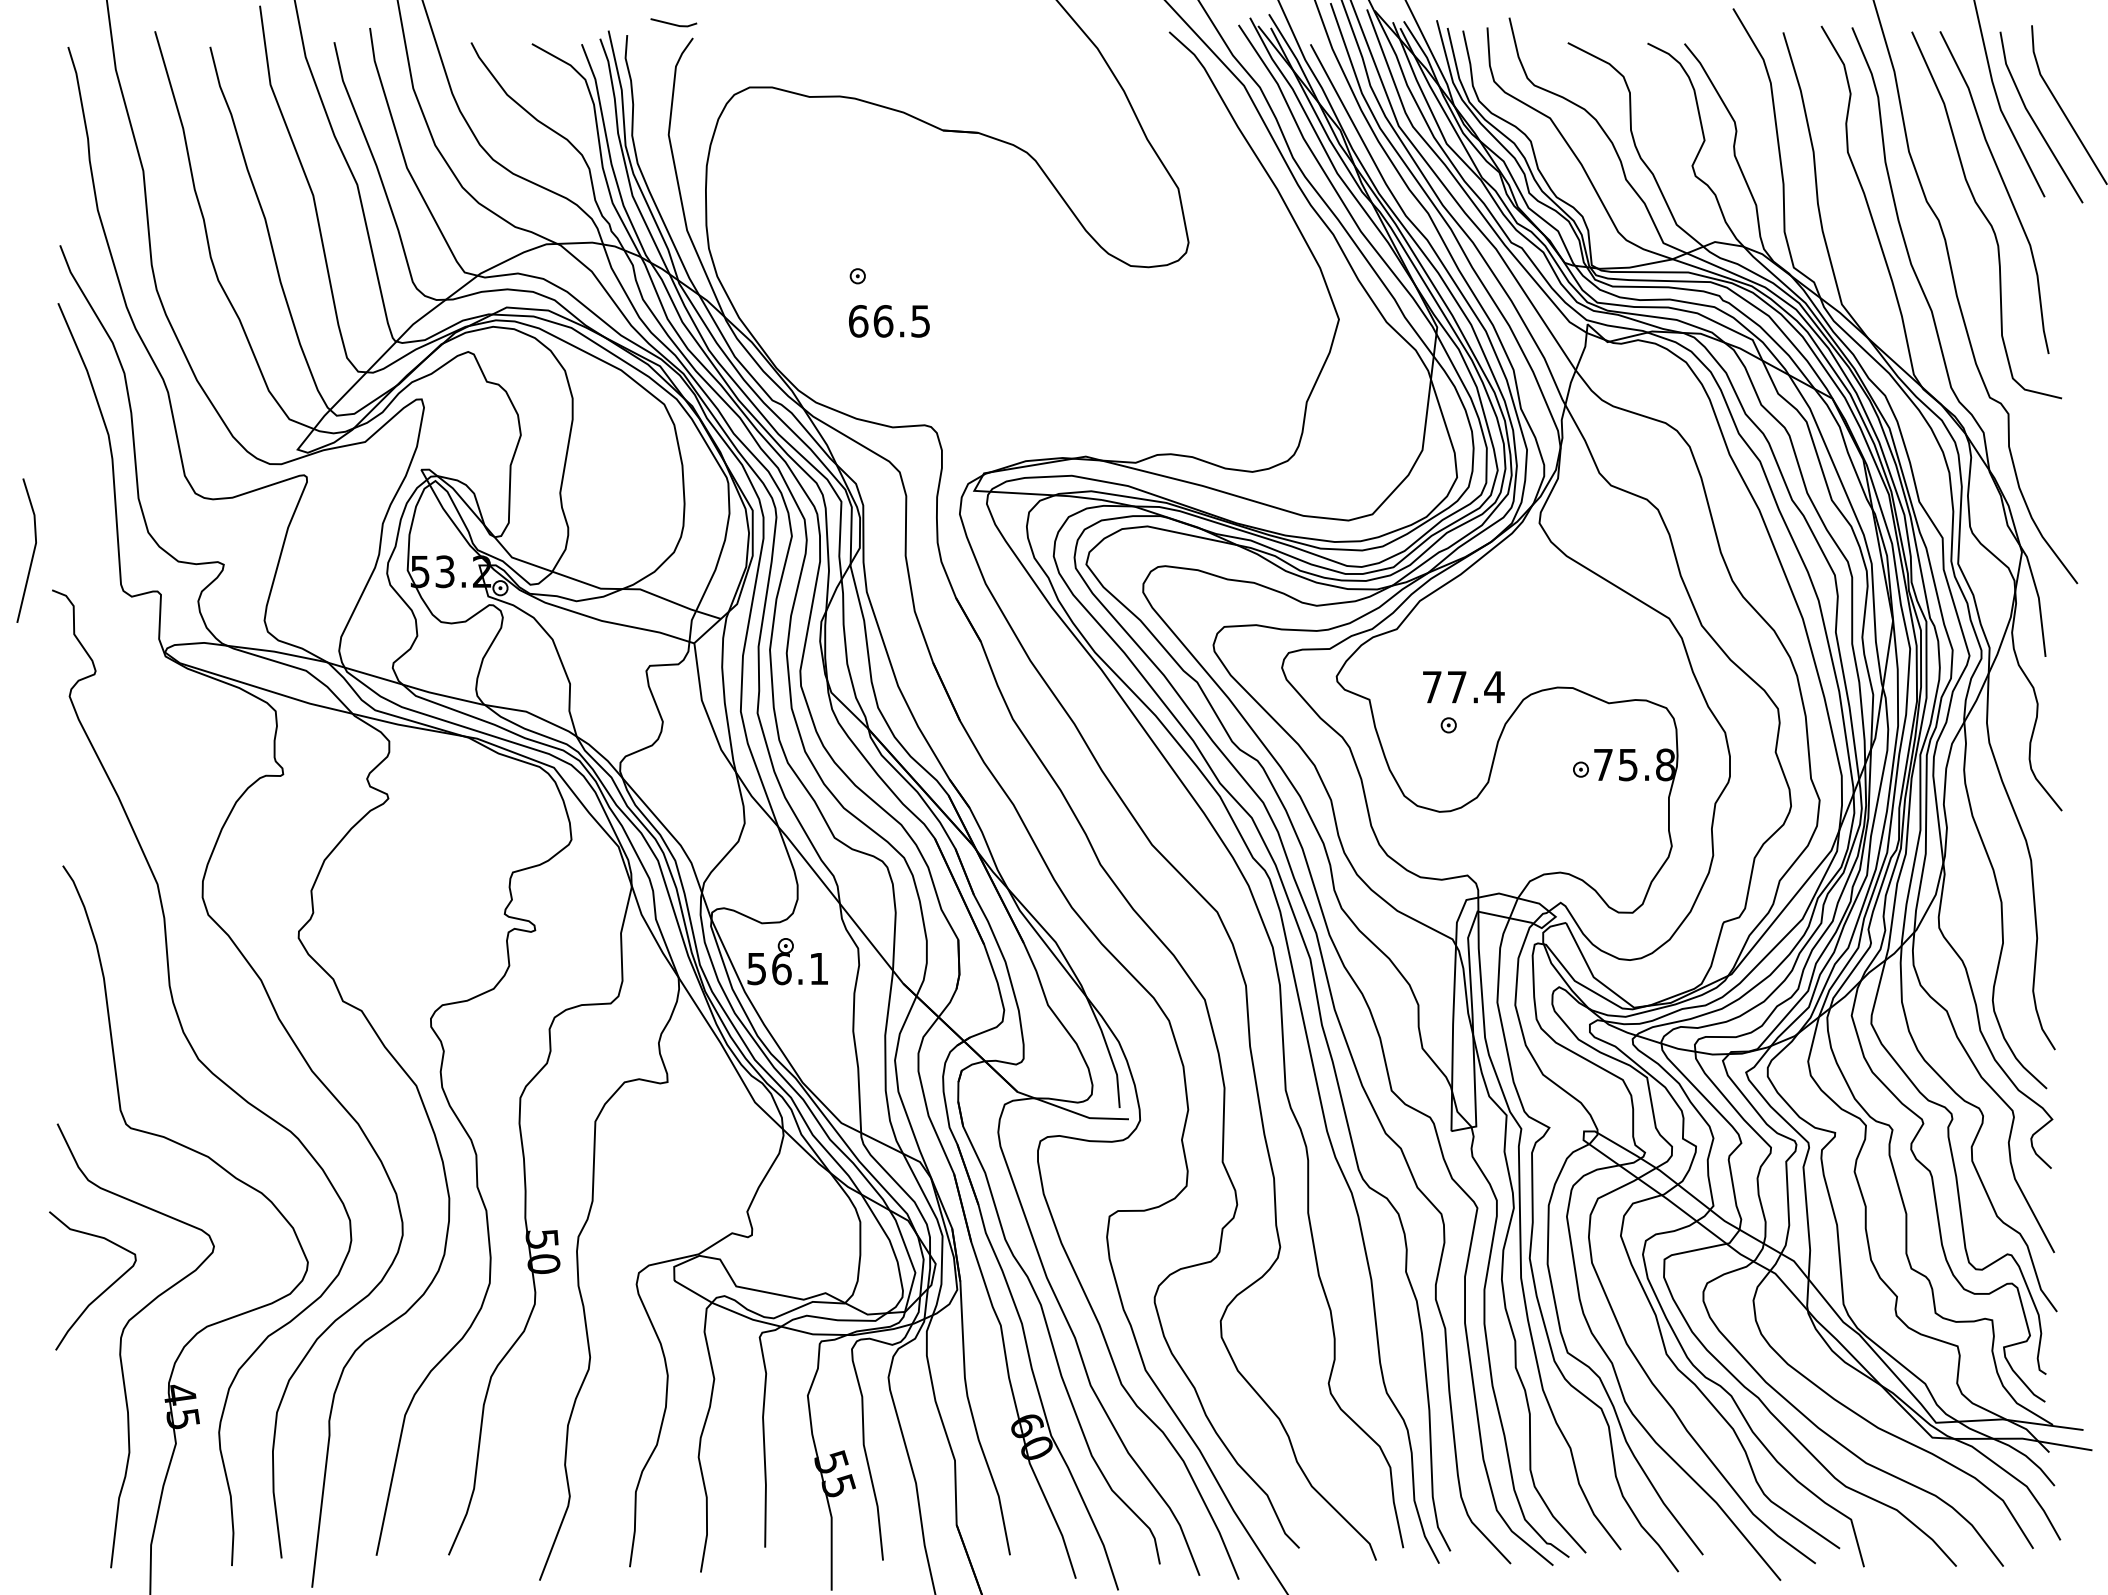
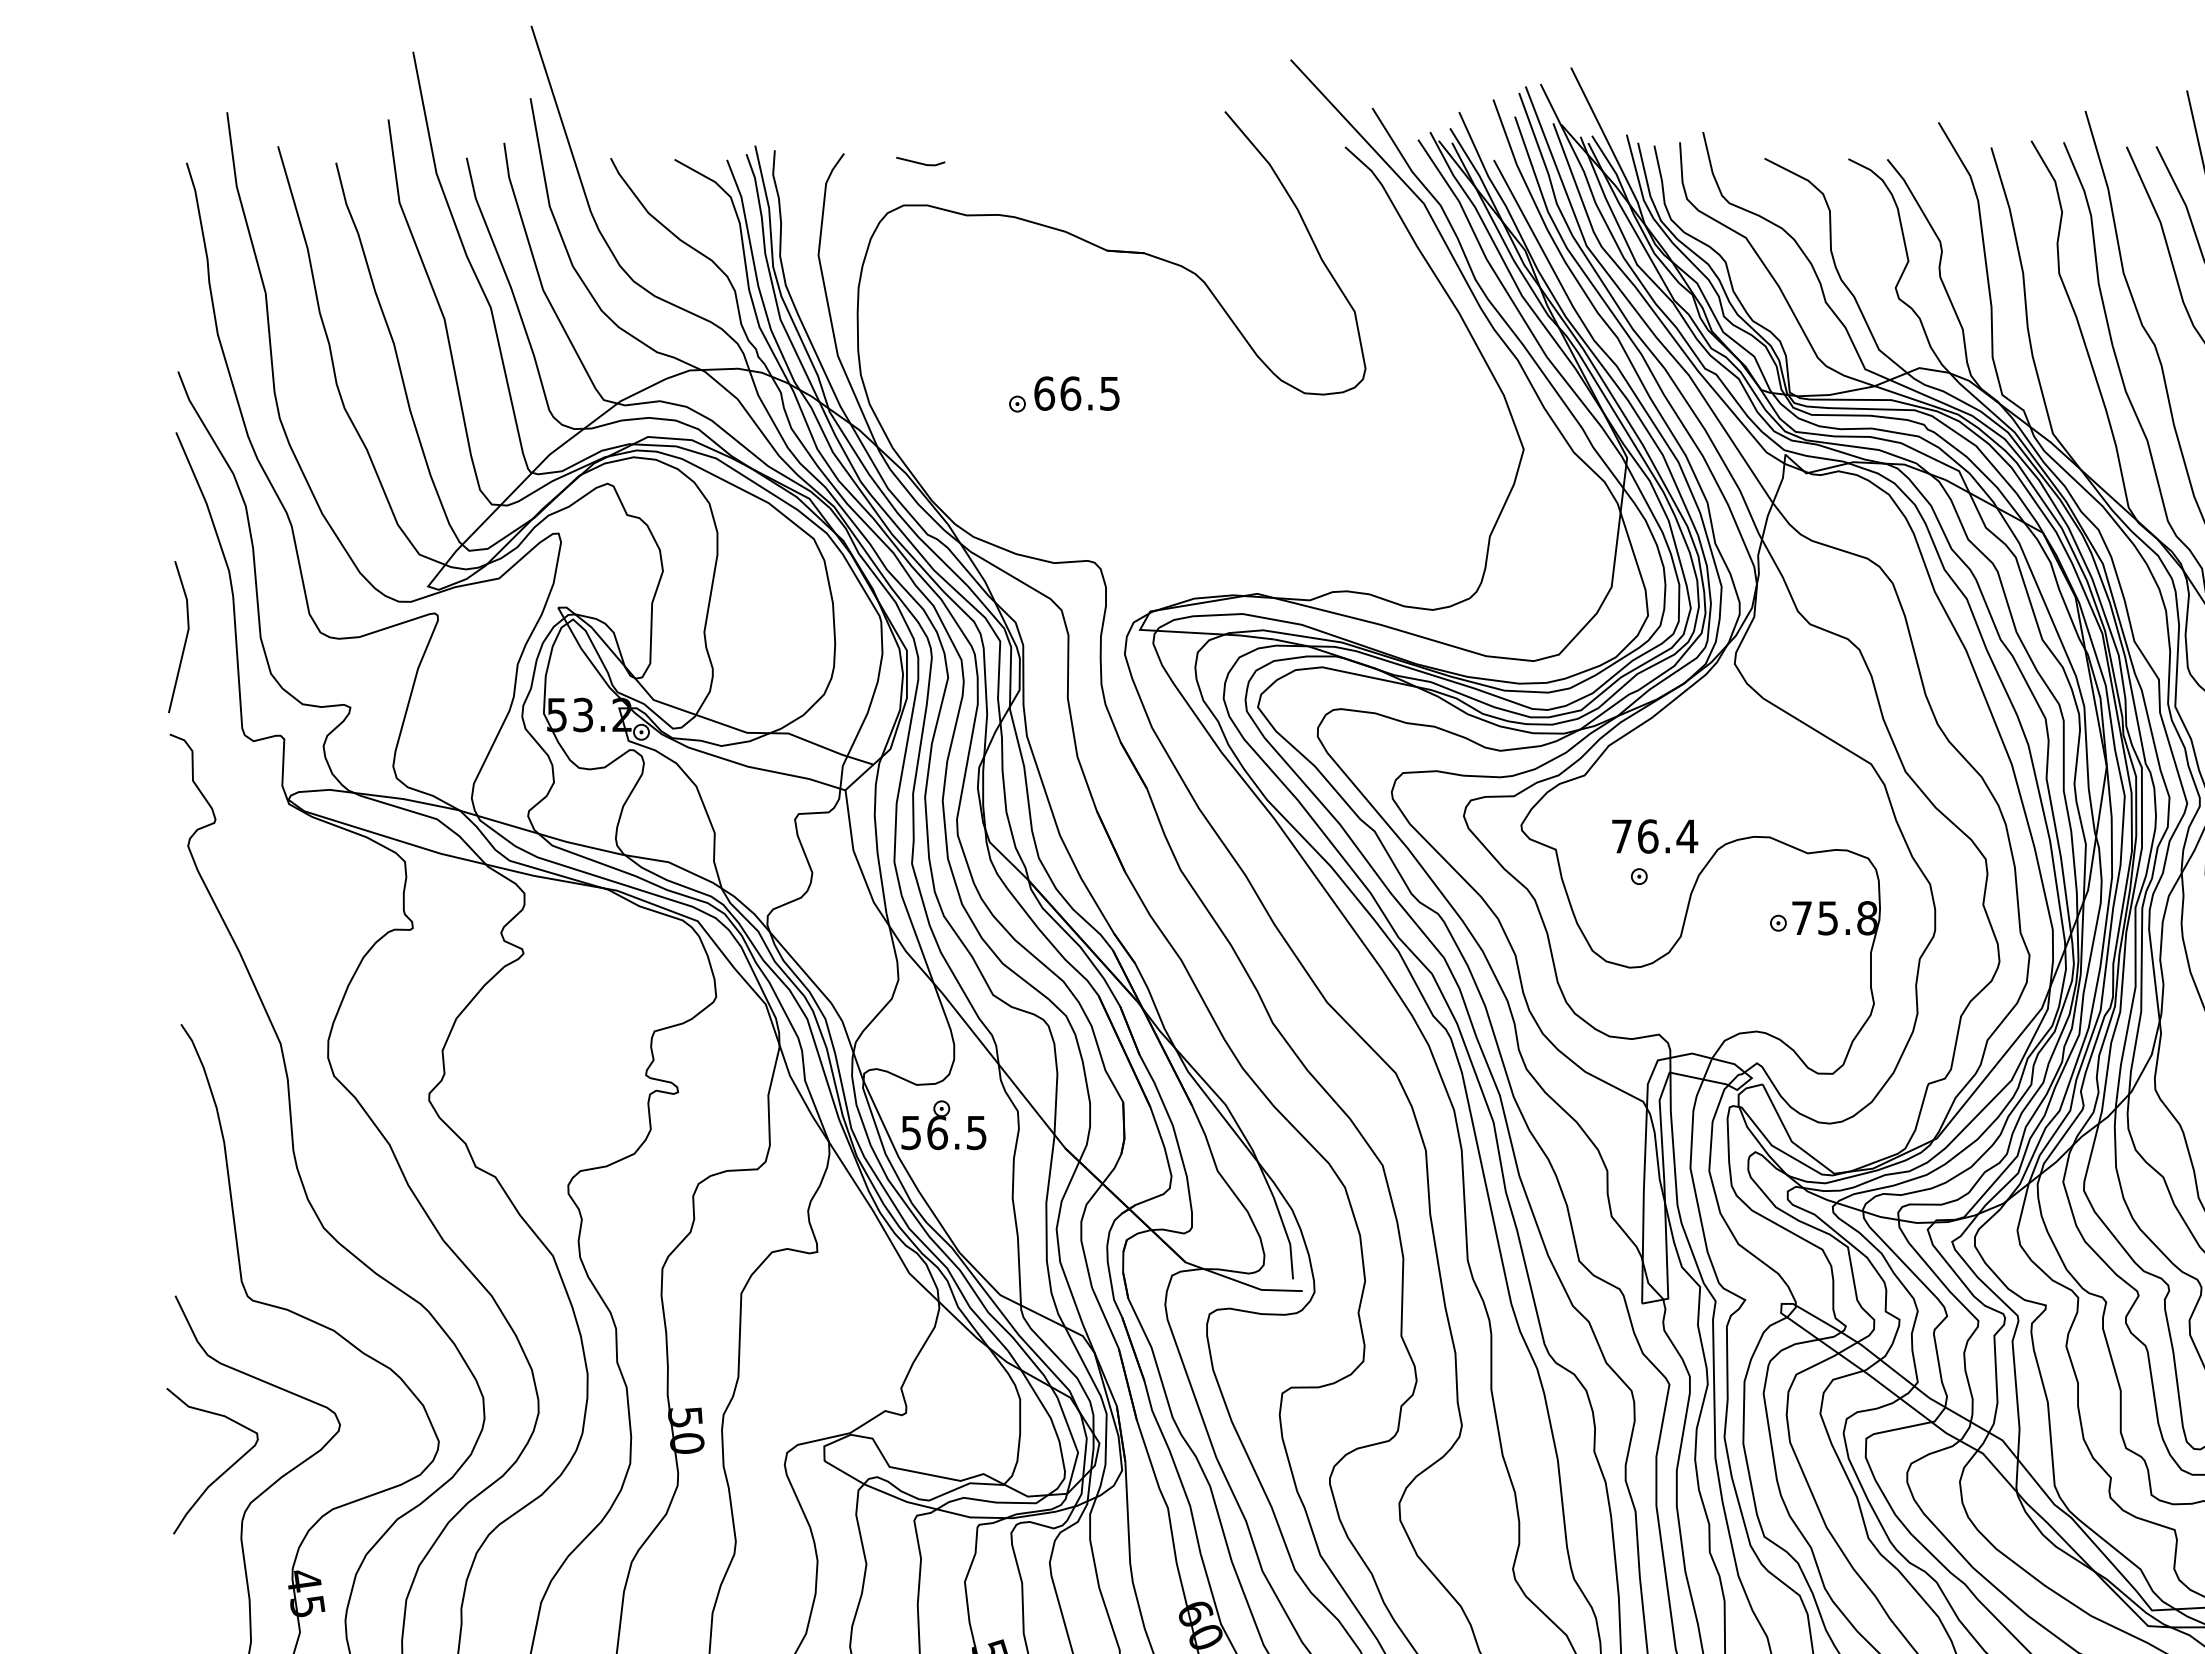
line: (673, 23) -> (920, 162), moved
text: (889, 321) -> (1077, 393), moved
line: (32, 553) -> (184, 640), moved
text: (1457, 686) -> (1648, 835), 77.4 -> 76.4
text: (818, 969) -> (976, 1133), 56.1 -> 56.5

